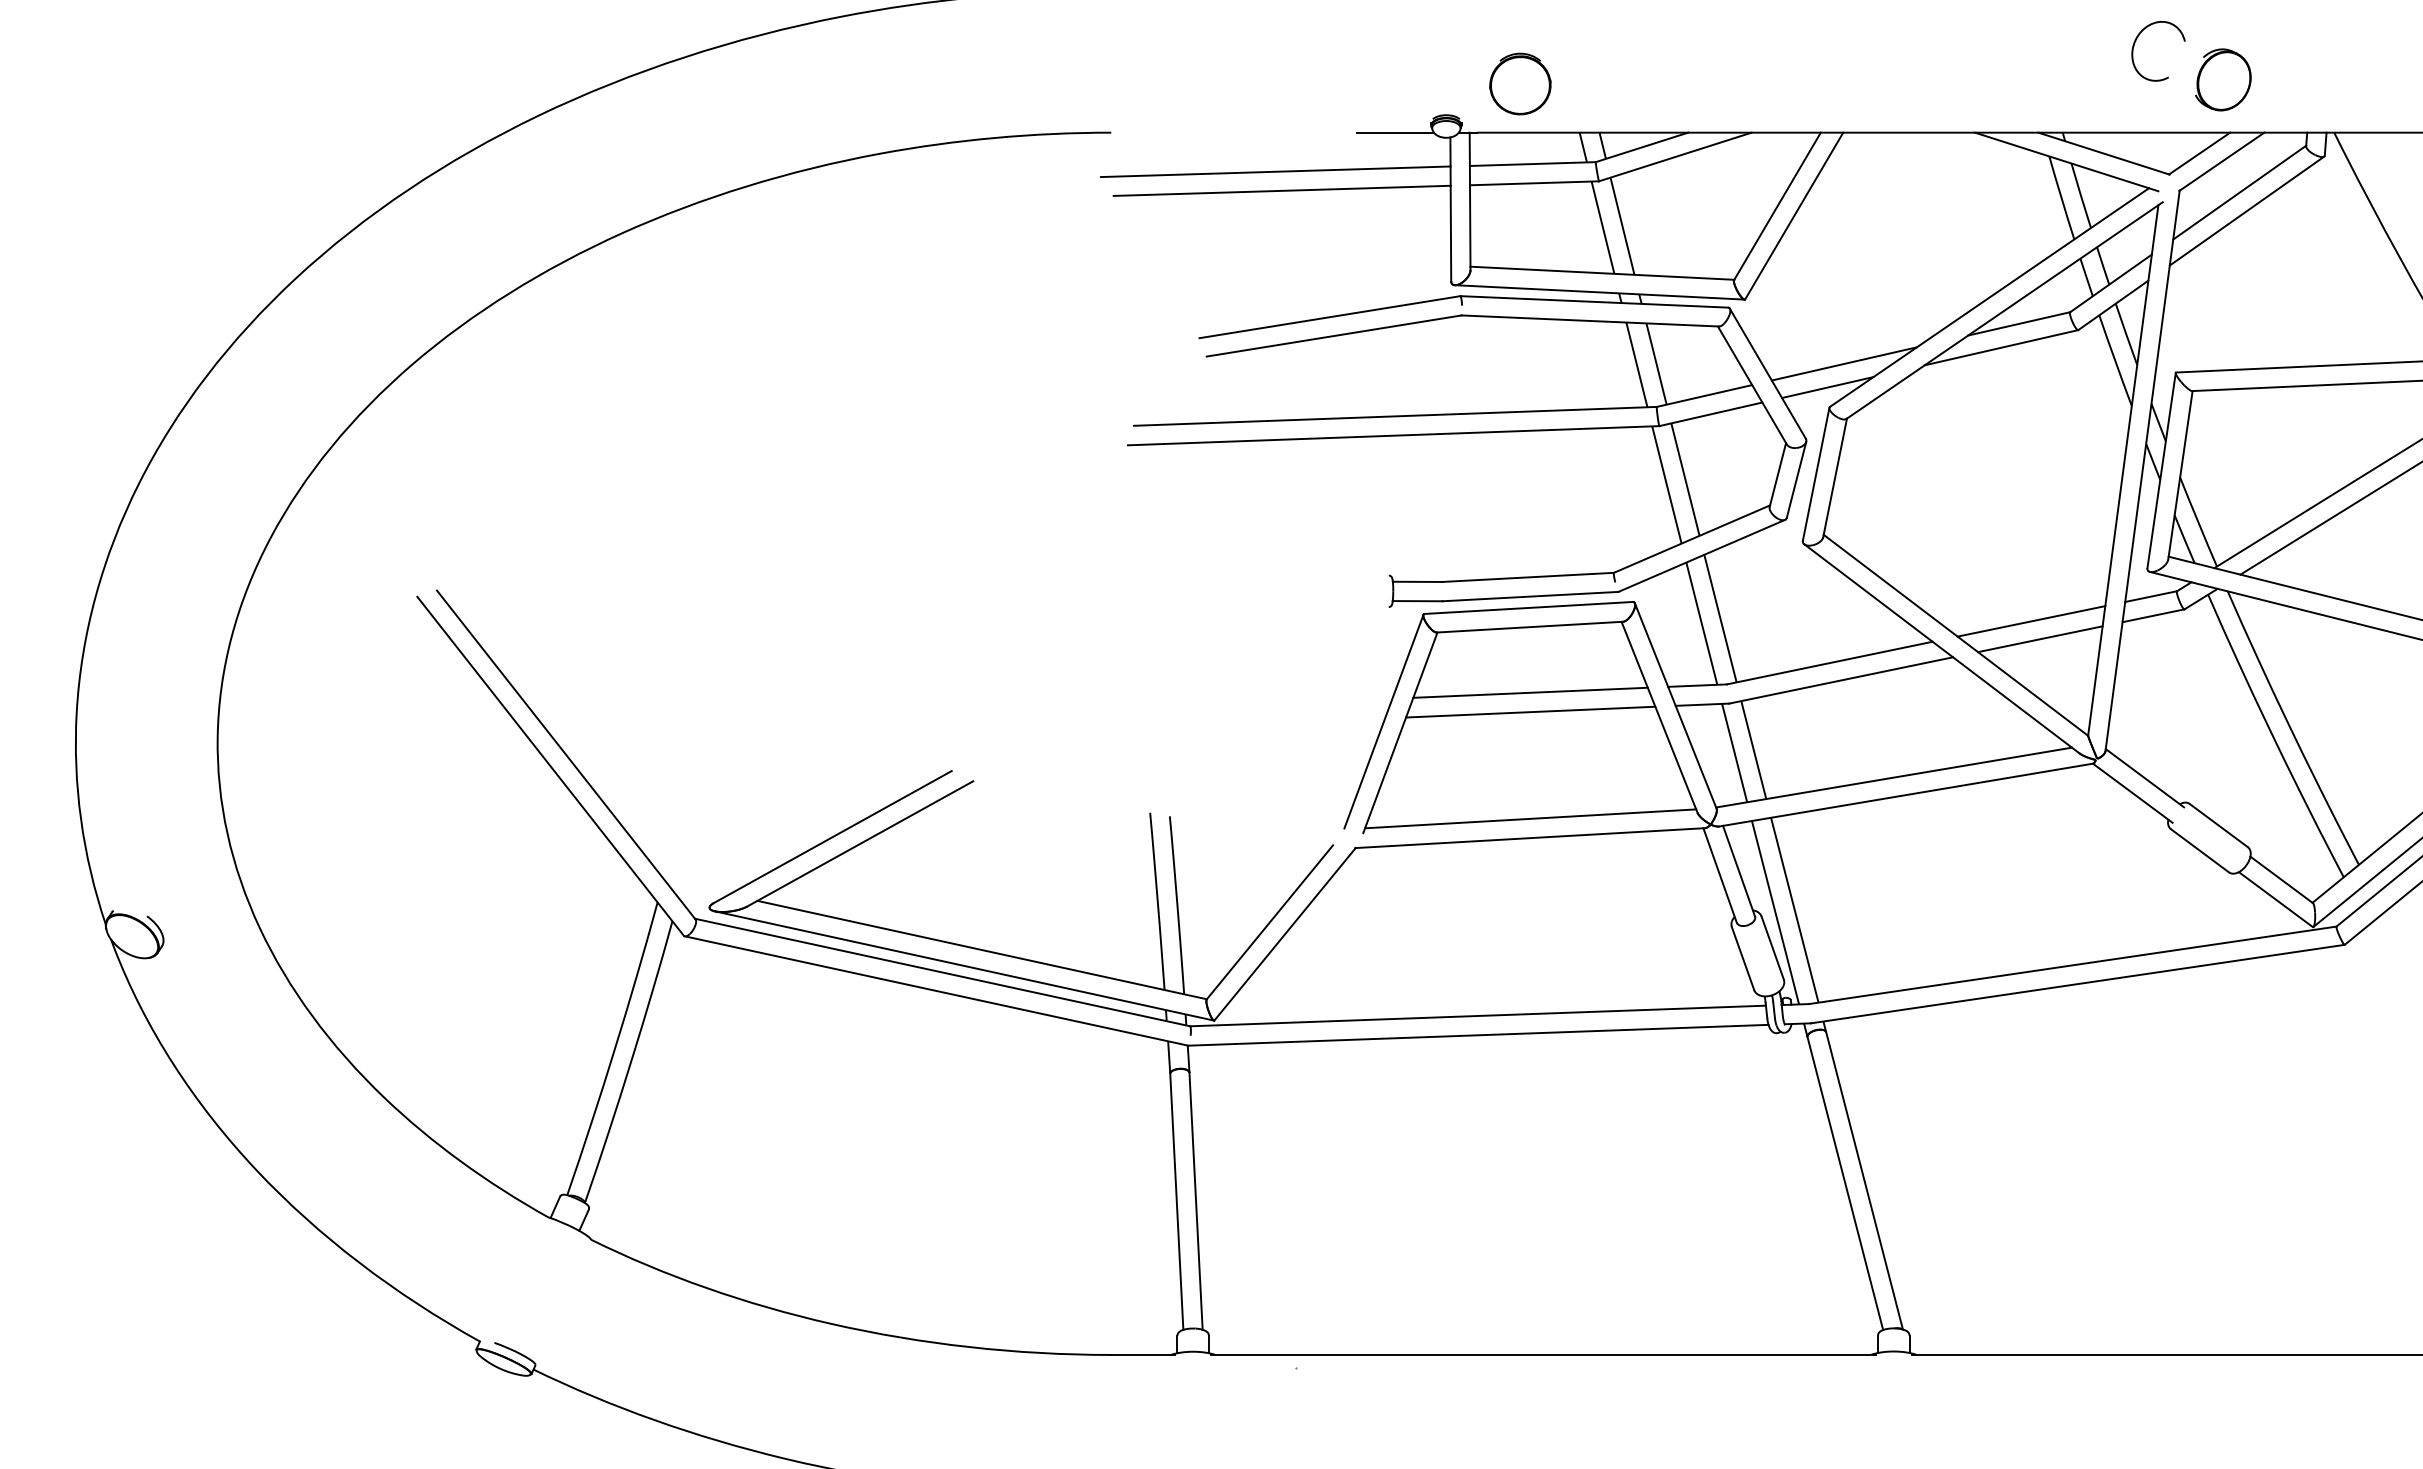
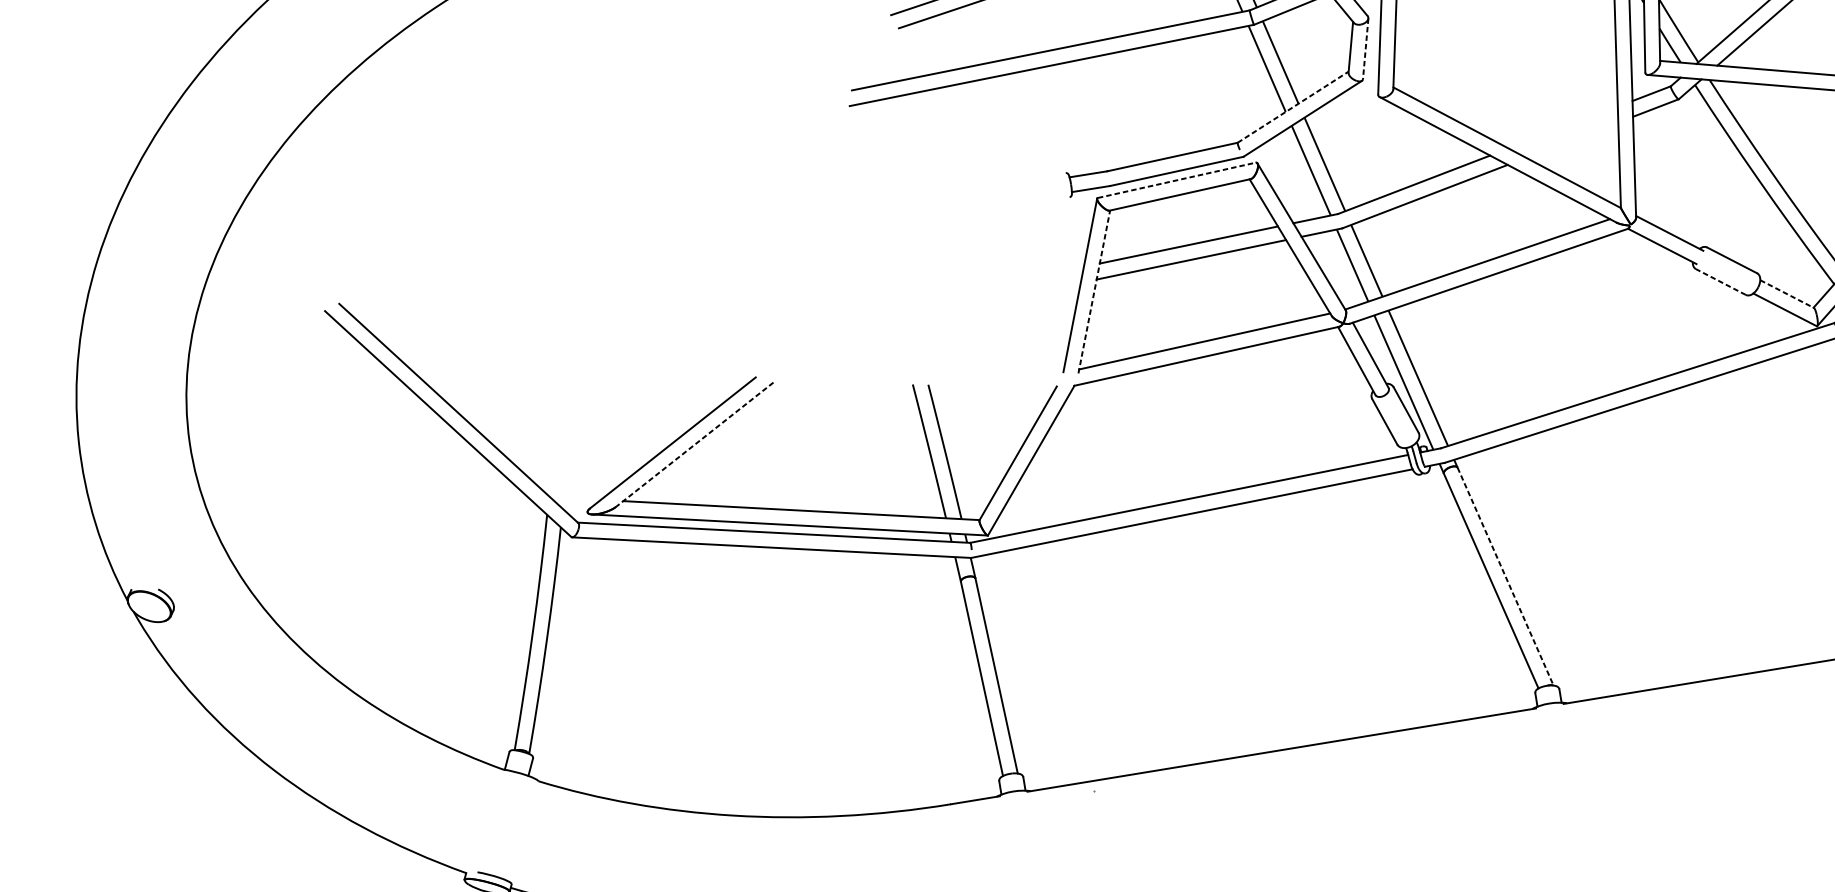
line: (1796, 480) -> (1365, 49), solid -> dashed
line: (1692, 539) -> (1293, 107), solid -> dashed
line: (1529, 607) -> (1177, 179), solid -> dashed
line: (2031, 621) -> (1563, 127), removed
line: (2040, 639) -> (1572, 140), removed
line: (1400, 732) -> (1094, 291), solid -> dashed
line: (859, 844) -> (694, 445), solid -> dashed
line: (2199, 850) -> (1720, 281), solid -> dashed
line: (2281, 879) -> (1786, 293), solid -> dashed
line: (1864, 1180) -> (1505, 576), solid -> dashed

